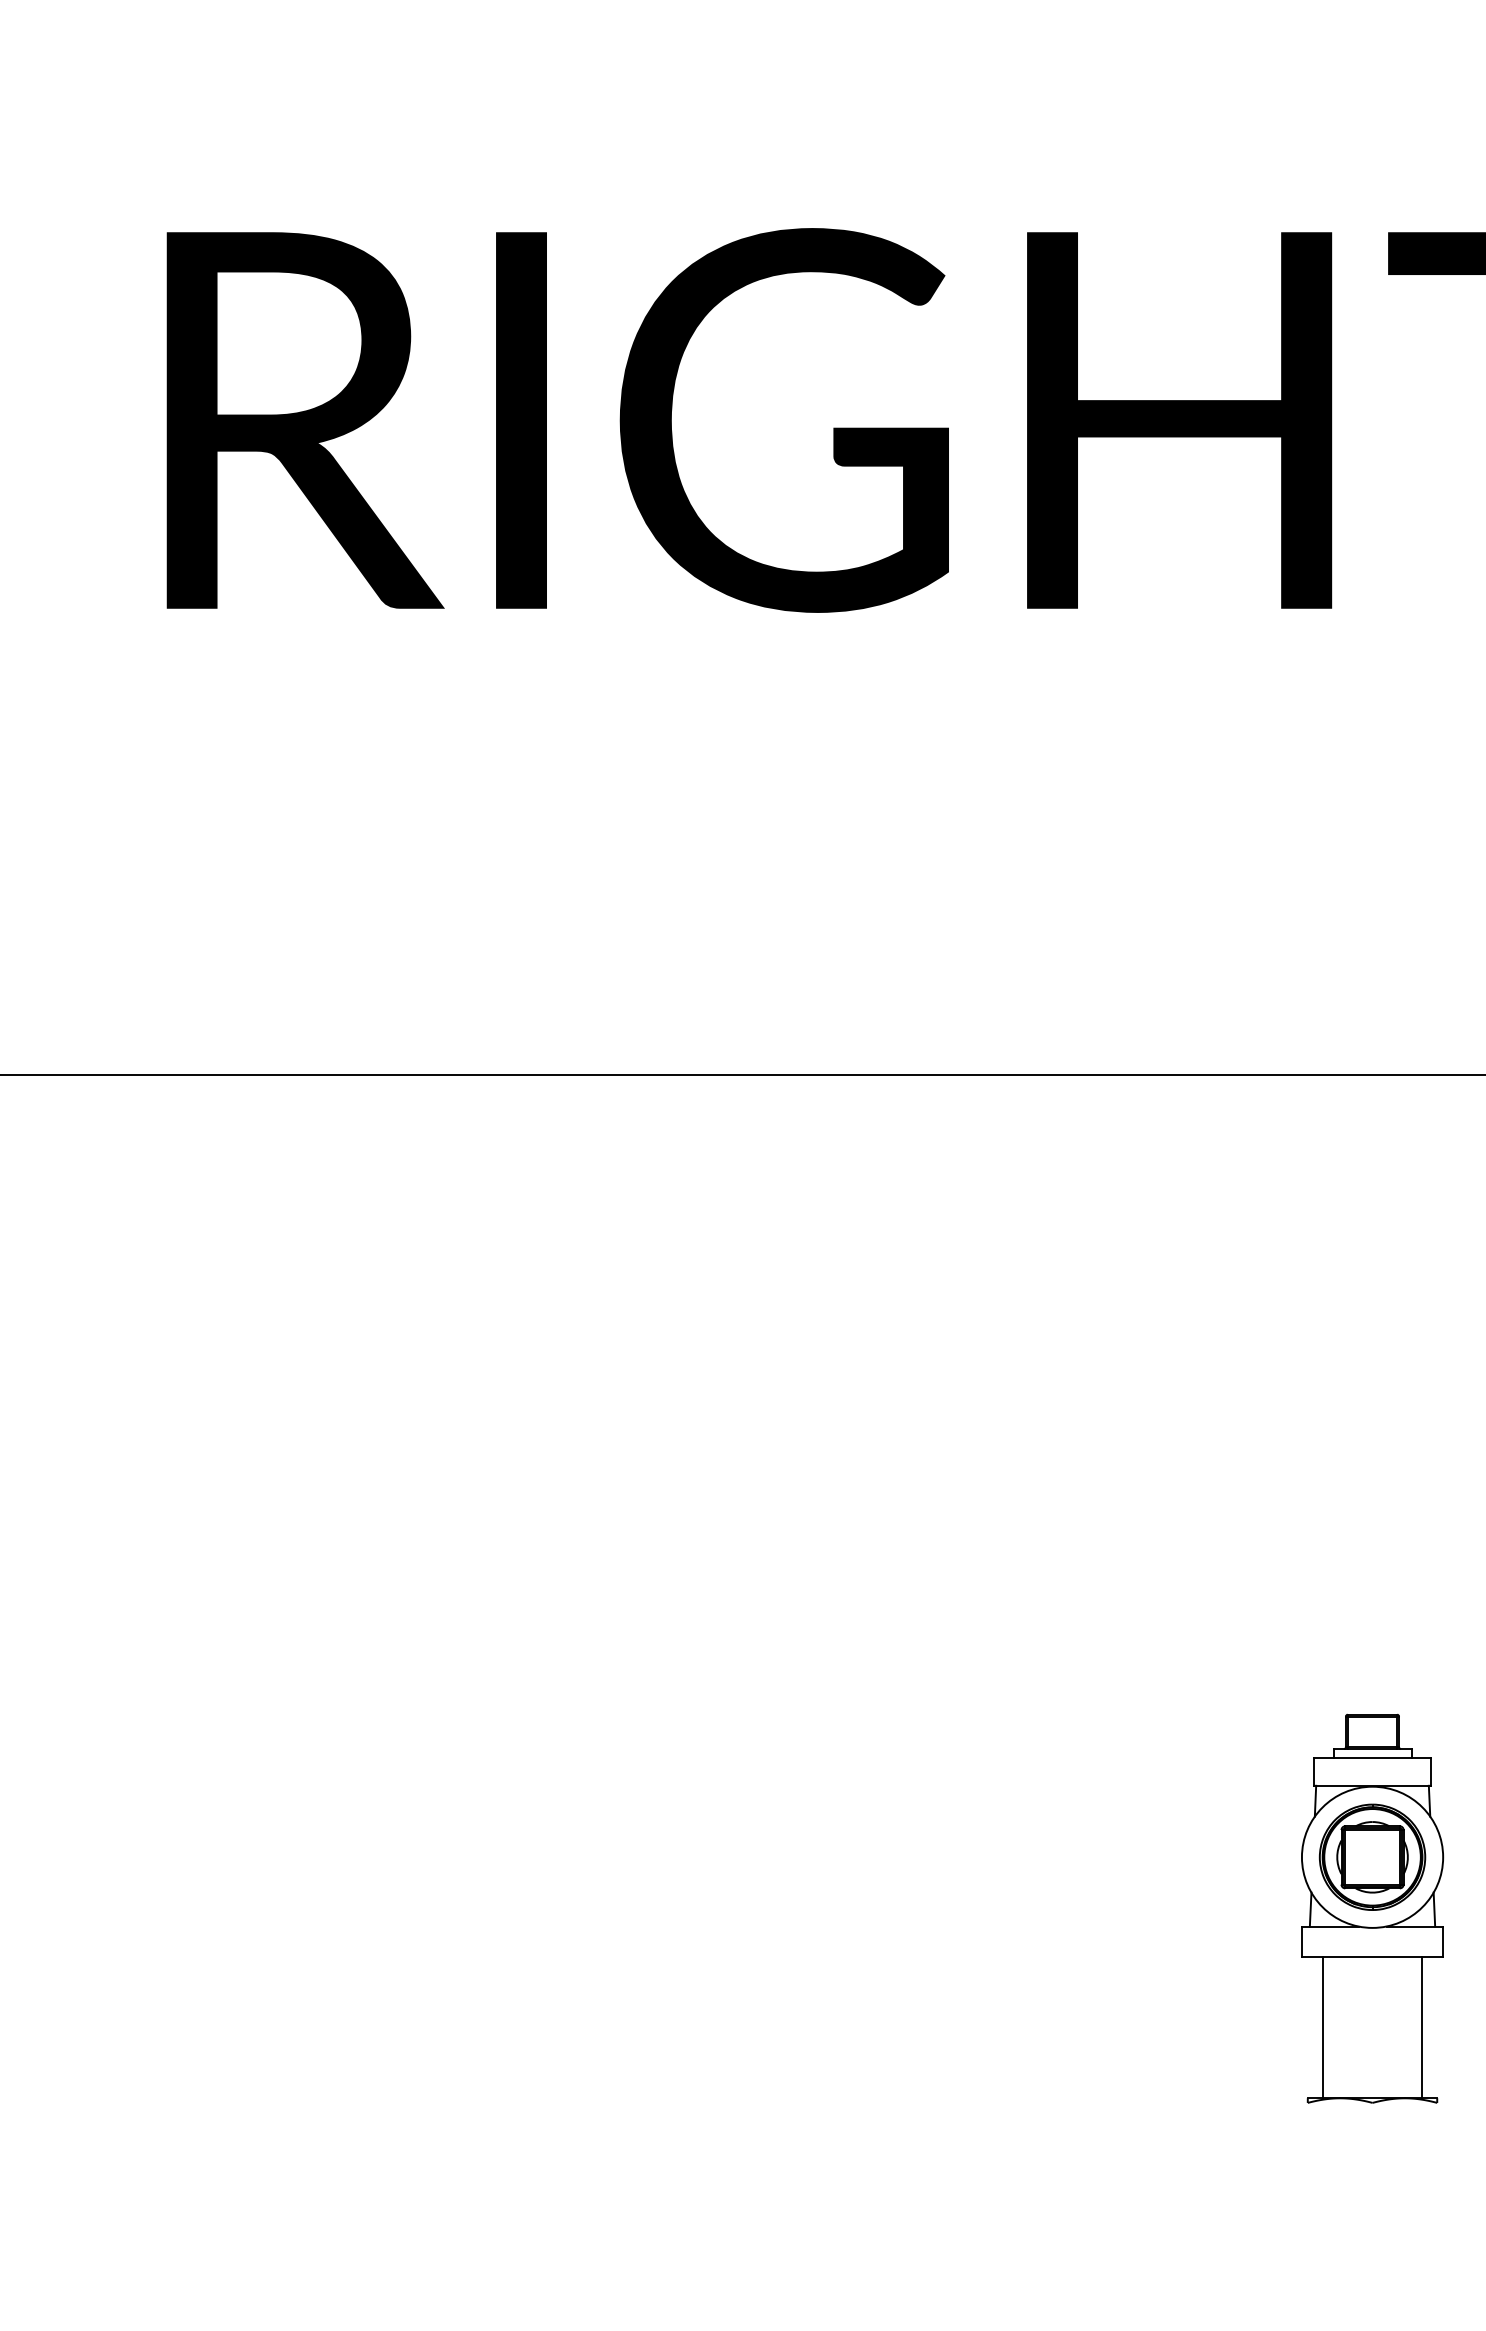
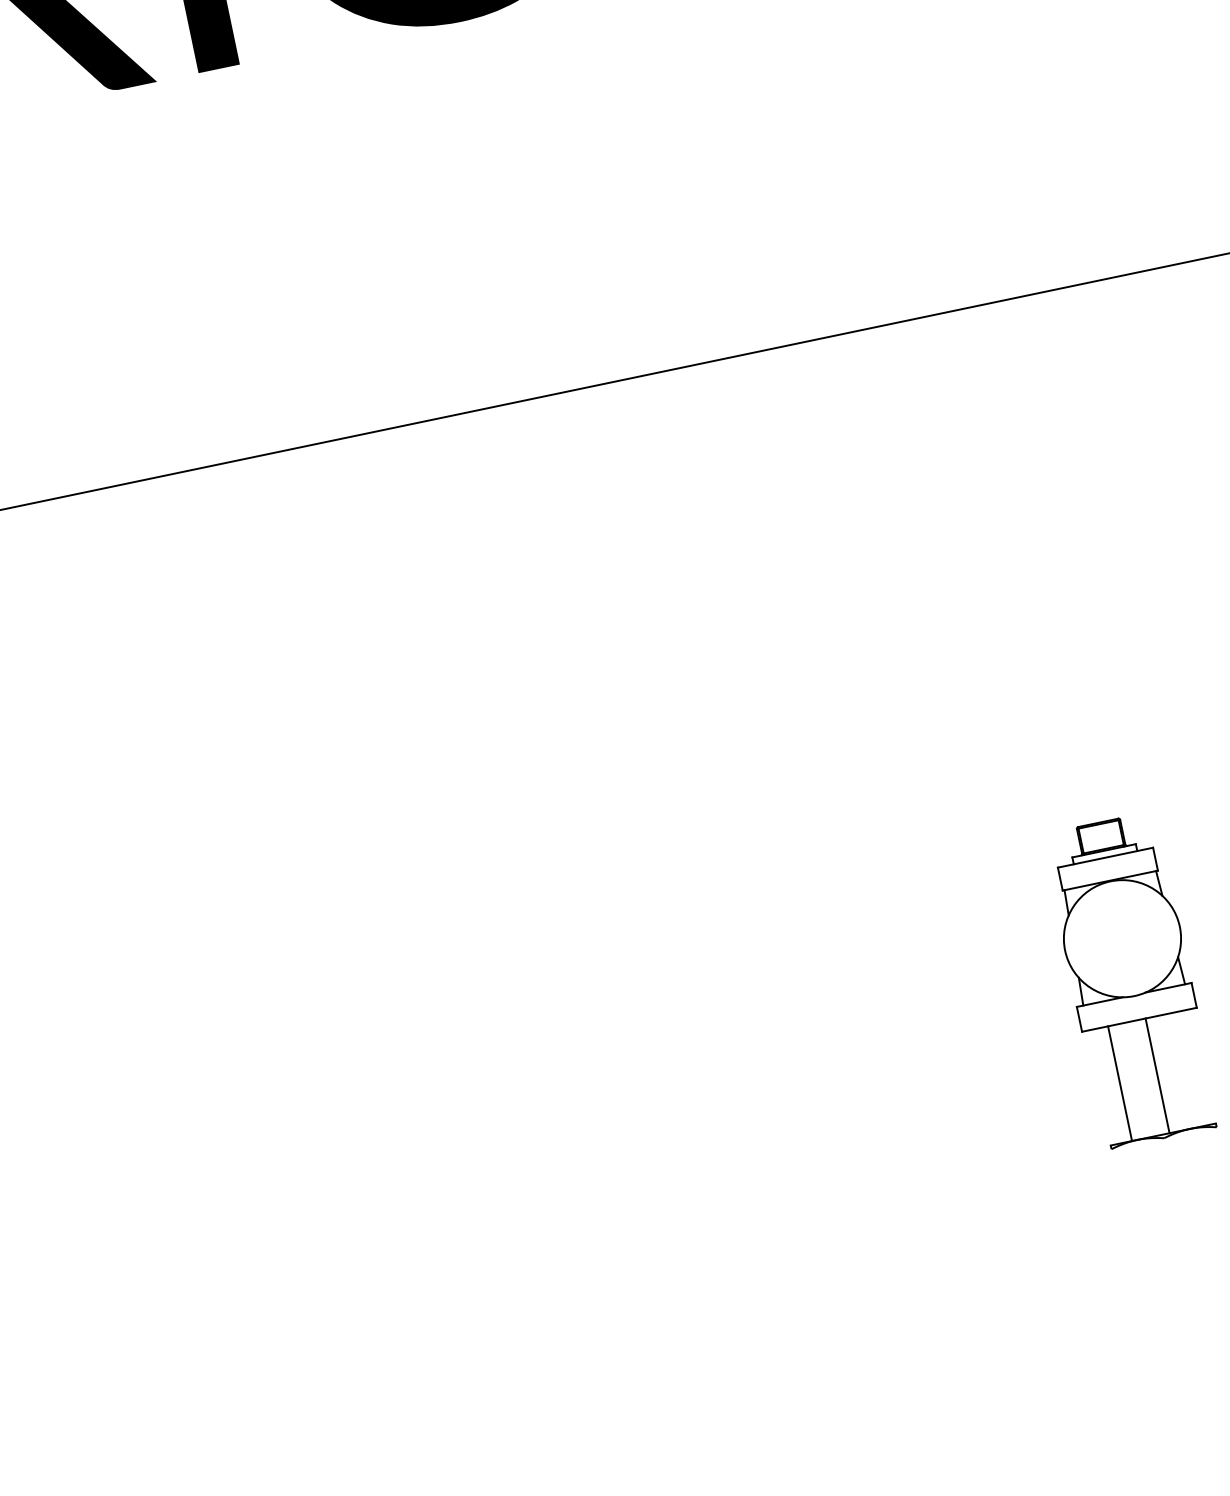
part: (1372, 1856) -> (1122, 938), removed
line: (1323, 2027) -> (1157, 1075), moved
line: (1421, 2027) -> (1119, 1083), moved

